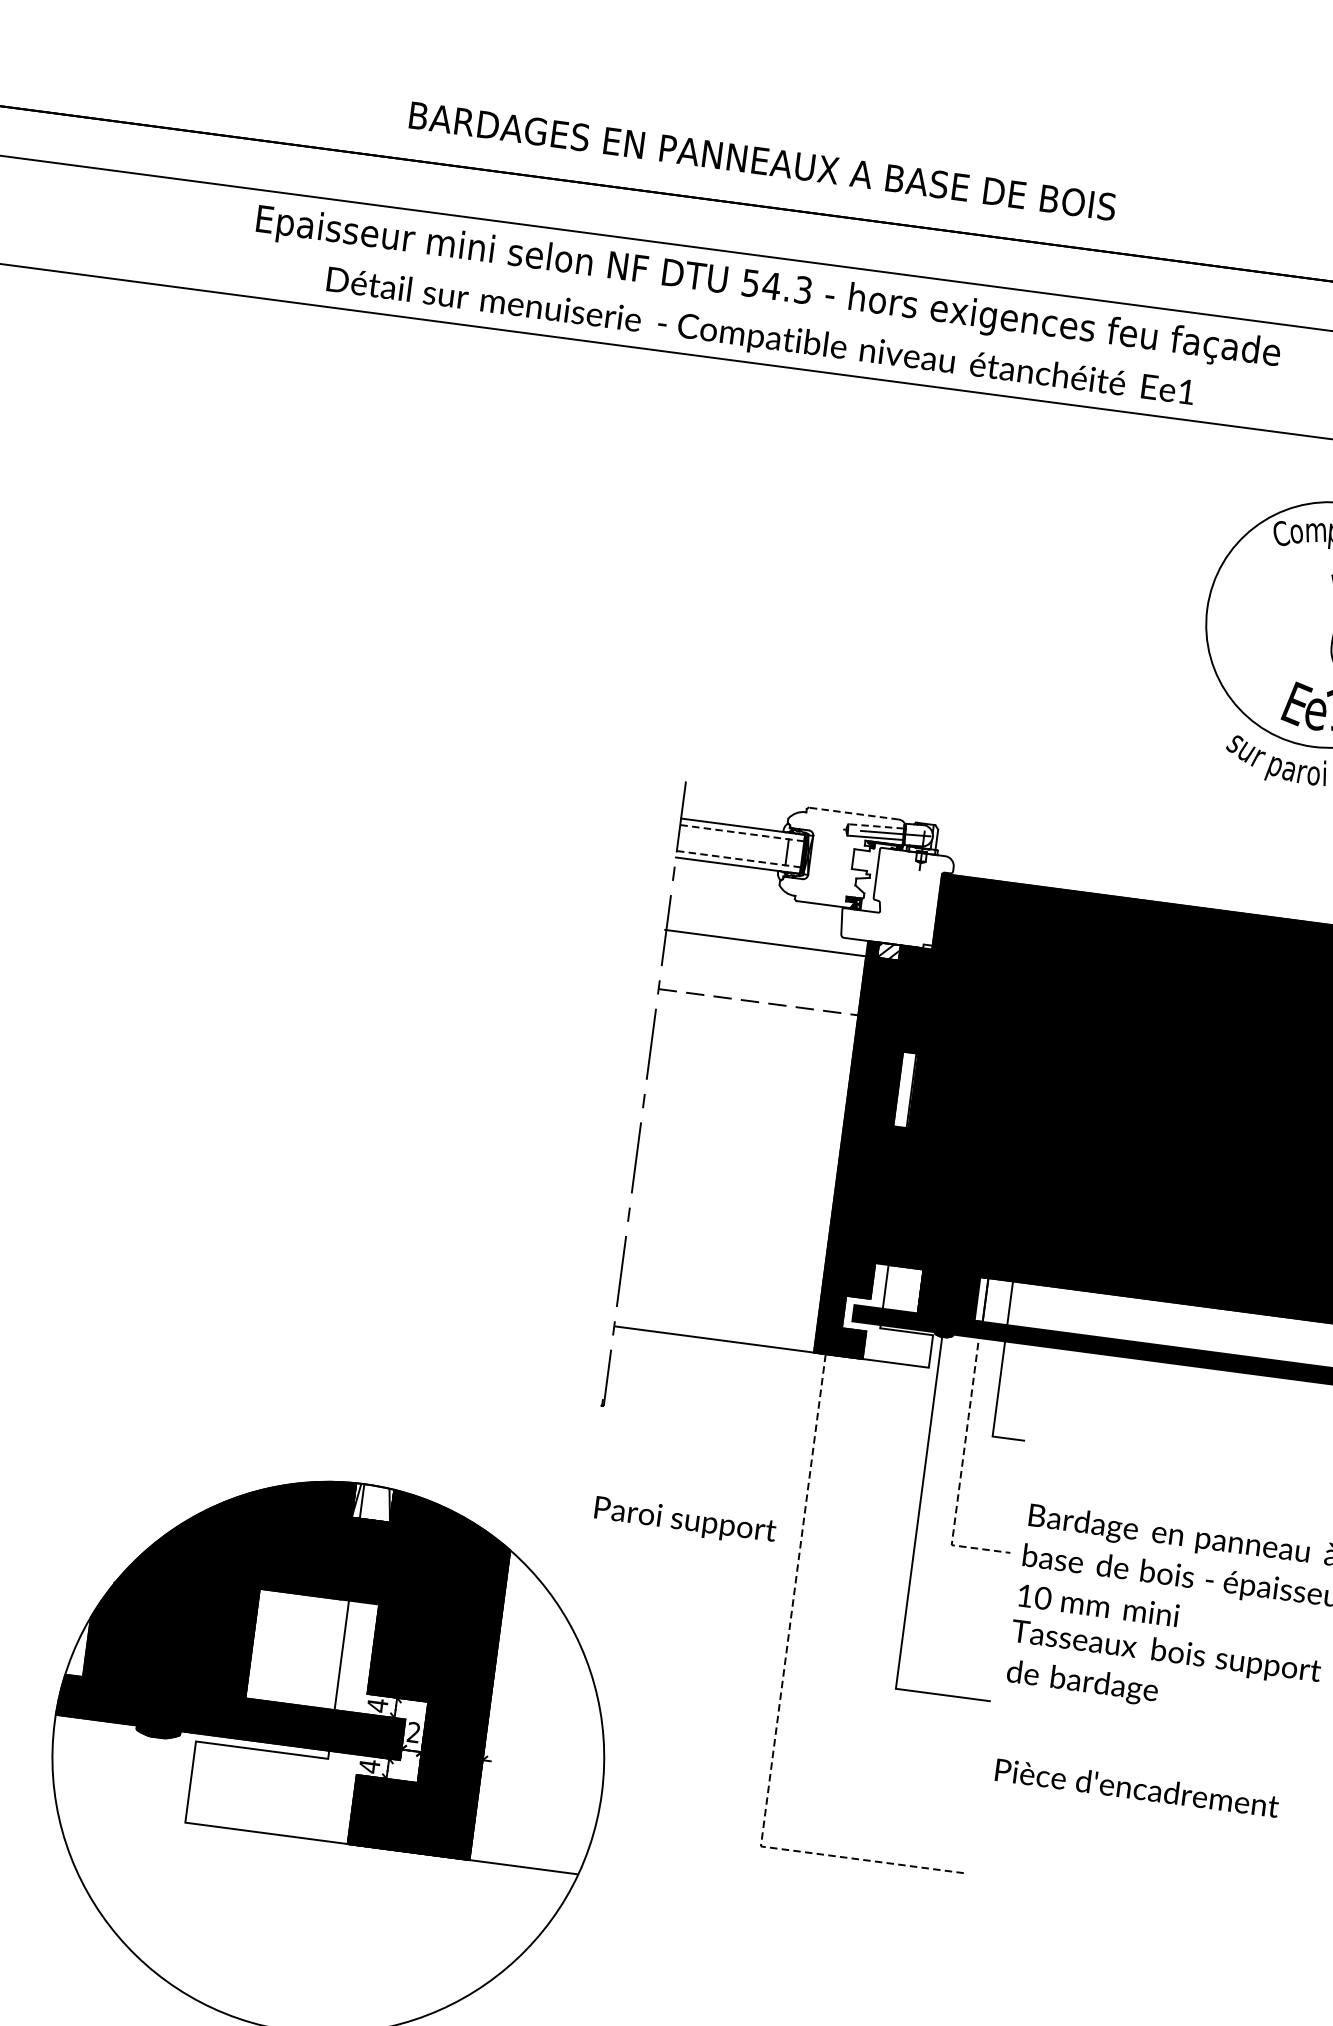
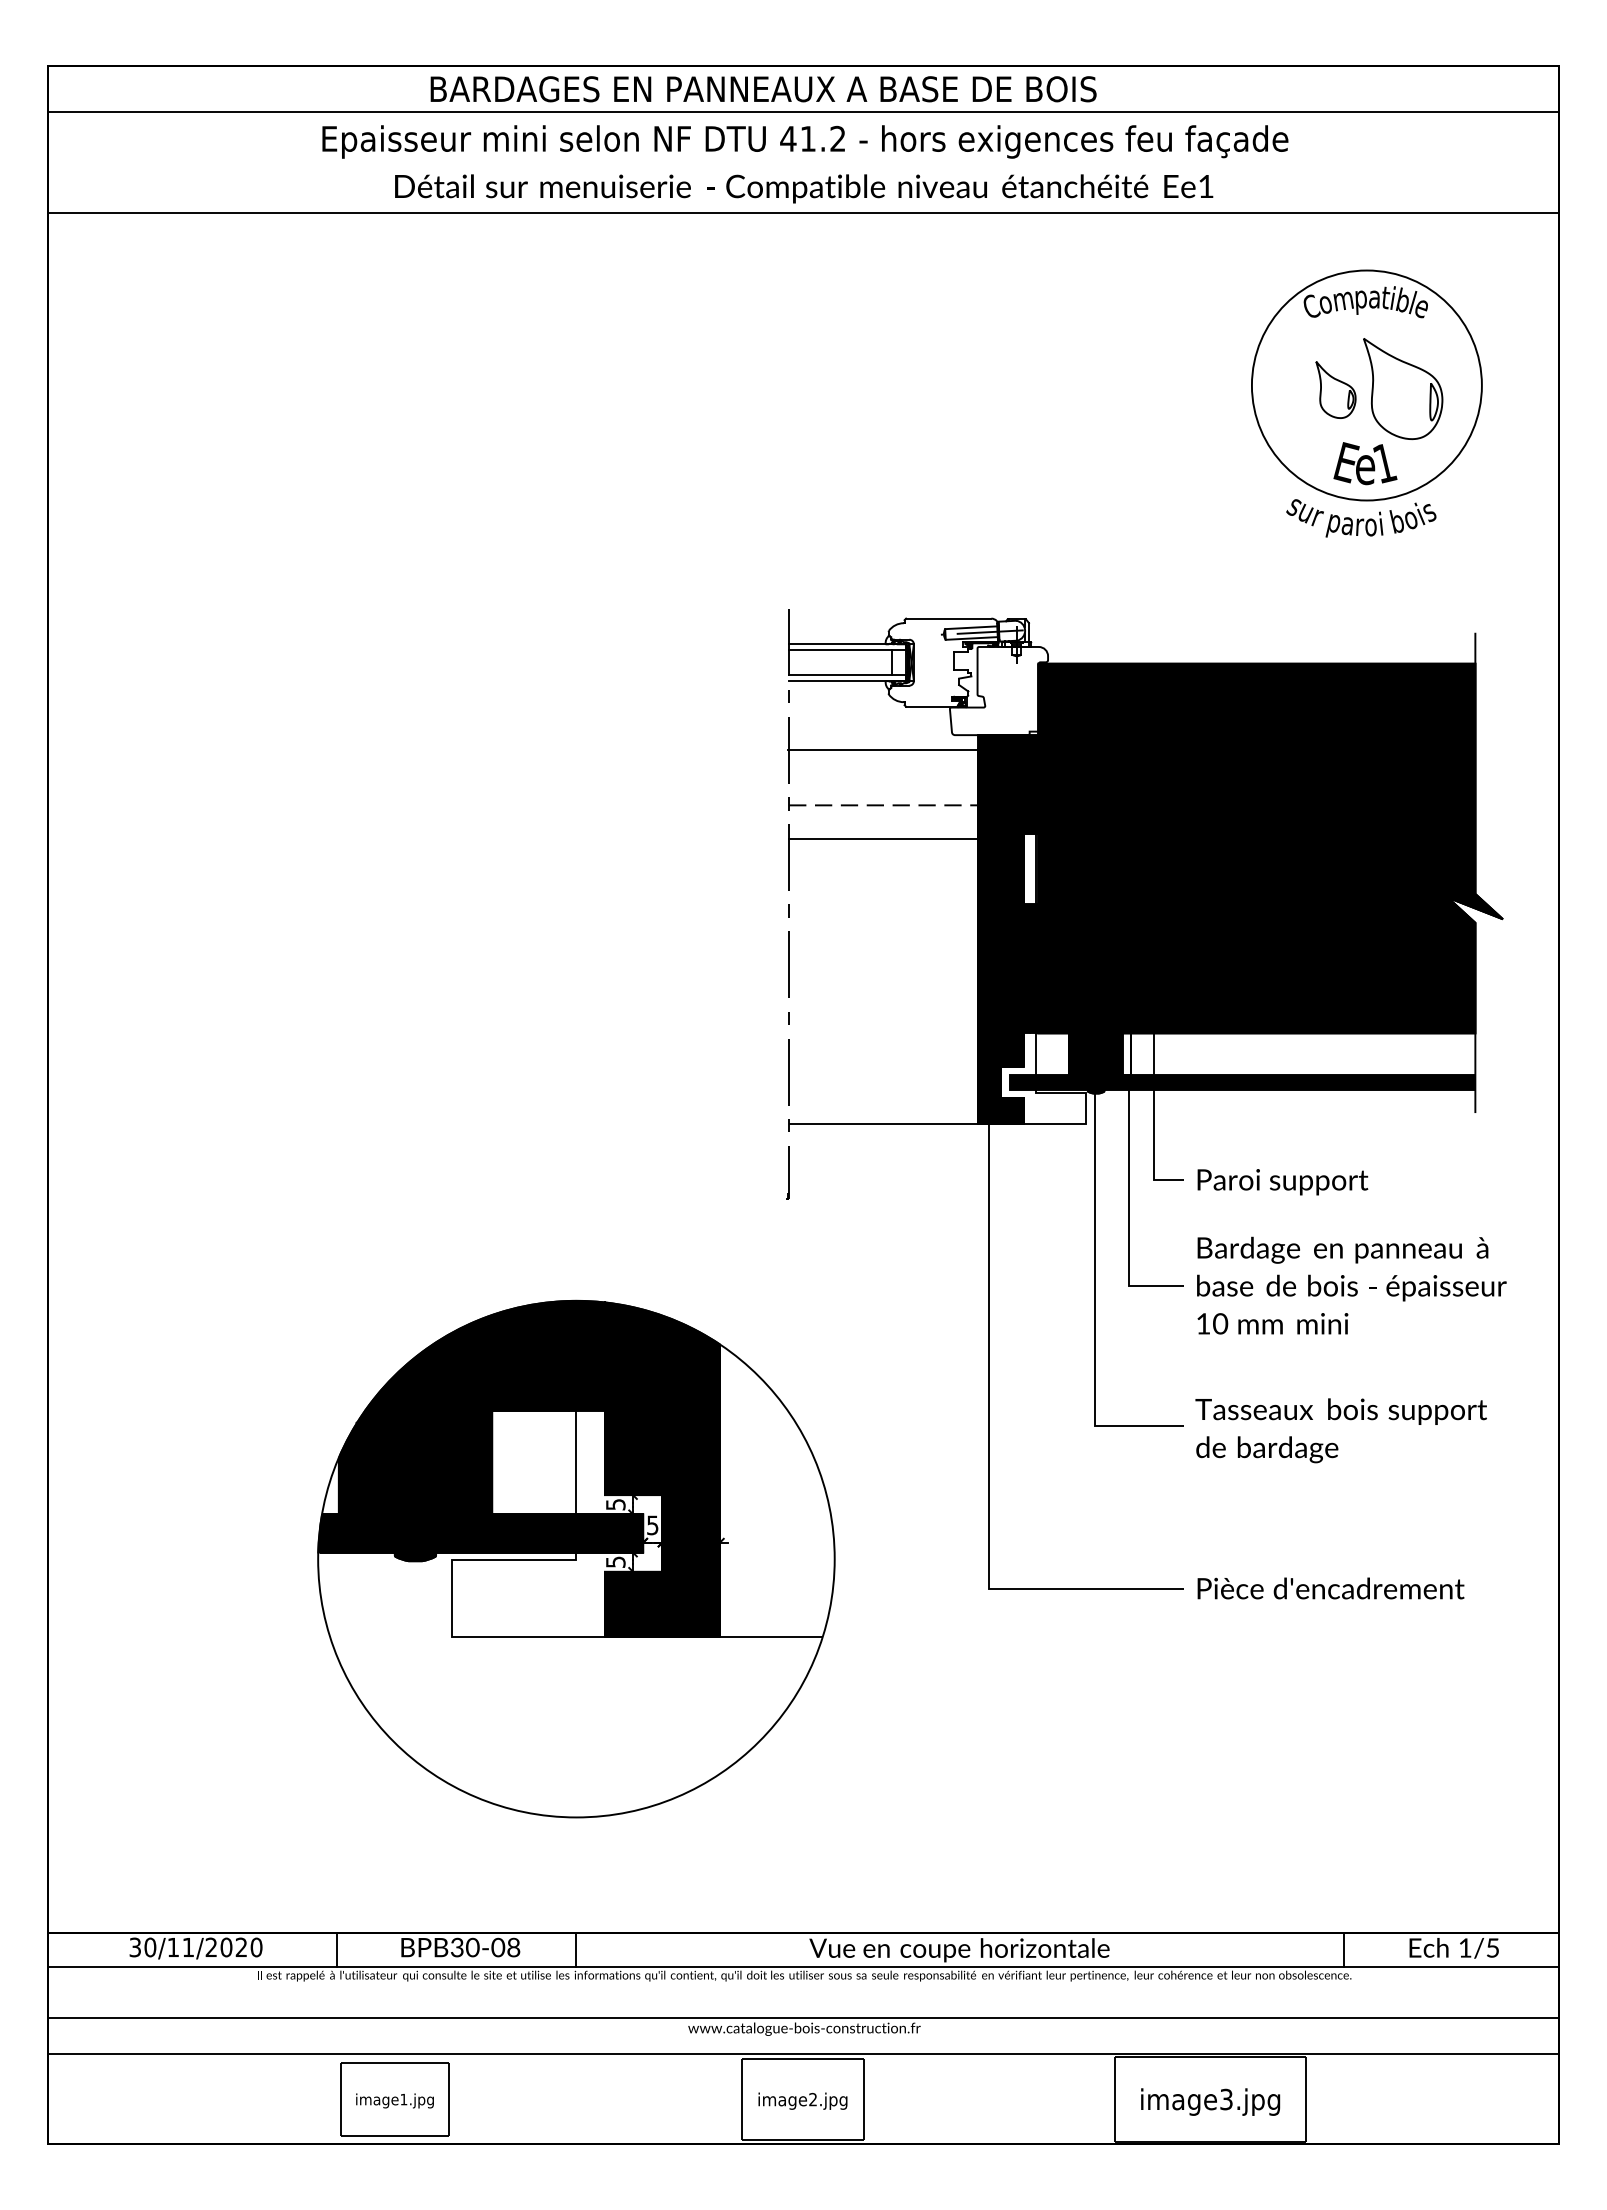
text: (762, 161) -> (763, 89), moved
text: (776, 286) -> (812, 138), 54.3 -> 41.2
part: (1295, 624) -> (1335, 389), added
line: (853, 813) -> (948, 618), dashed -> solid
line: (875, 826) -> (970, 627), dashed -> solid
line: (742, 833) -> (847, 650), dashed -> solid
line: (738, 858) -> (847, 674), dashed -> solid
fill: (889, 951) -> (998, 742), added
line: (758, 1038) -> (887, 839), added
line: (962, 1468) -> (1129, 1213), dashed -> solid
fill: (372, 1502) -> (586, 1316), added
text: (684, 1521) -> (1282, 1182), moved
text: (1162, 1672) -> (1340, 1430), moved
line: (780, 1692) -> (988, 1443), dashed -> solid
text: (377, 1705) -> (615, 1504), 4 -> 5
text: (413, 1732) -> (652, 1525), 2 -> 5
text: (369, 1766) -> (615, 1562), 4 -> 5
text: (1136, 1787) -> (1330, 1588), moved

